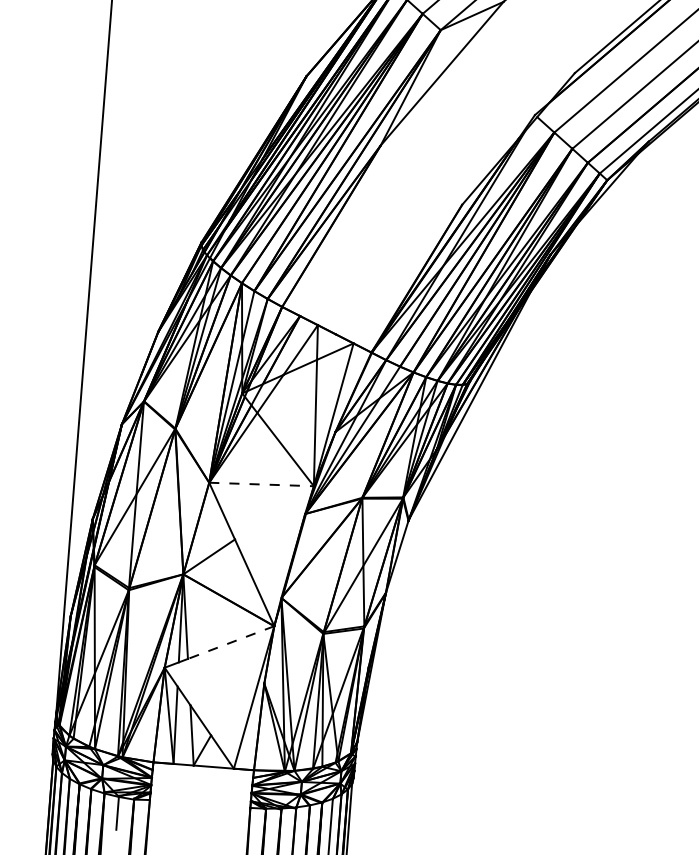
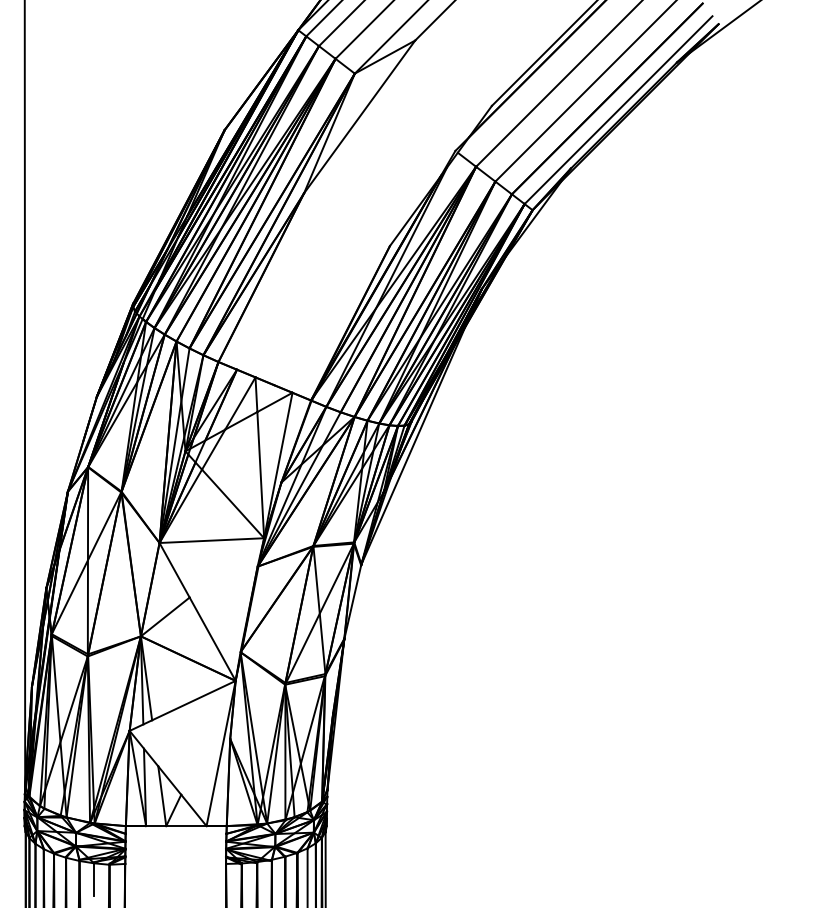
line: (262, 484) -> (212, 540), dashed -> solid
line: (230, 642) -> (193, 700), dashed -> solid

